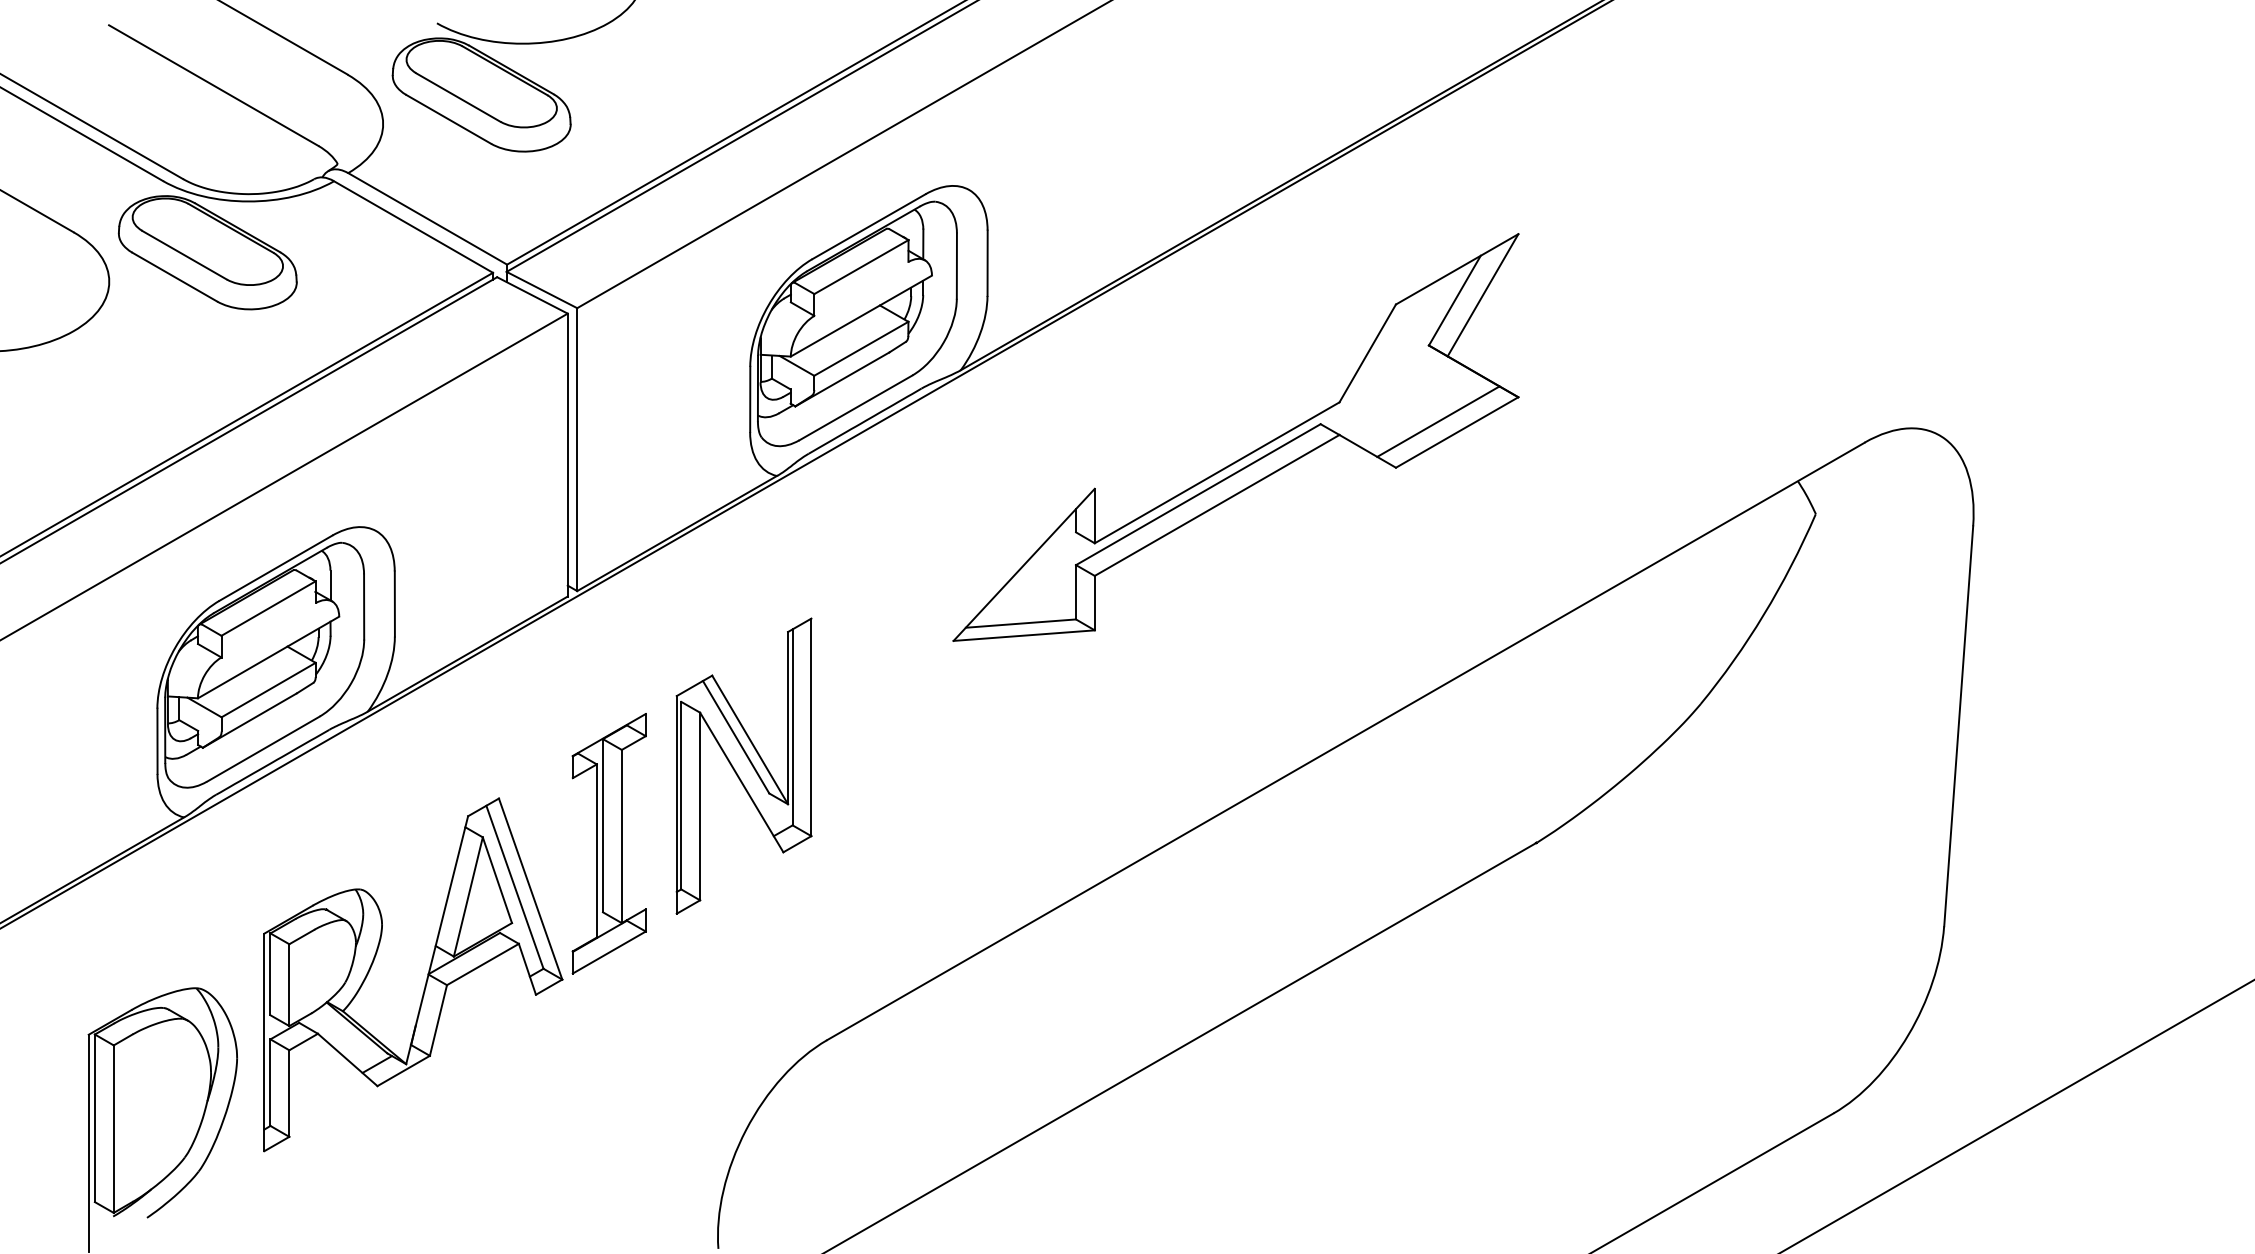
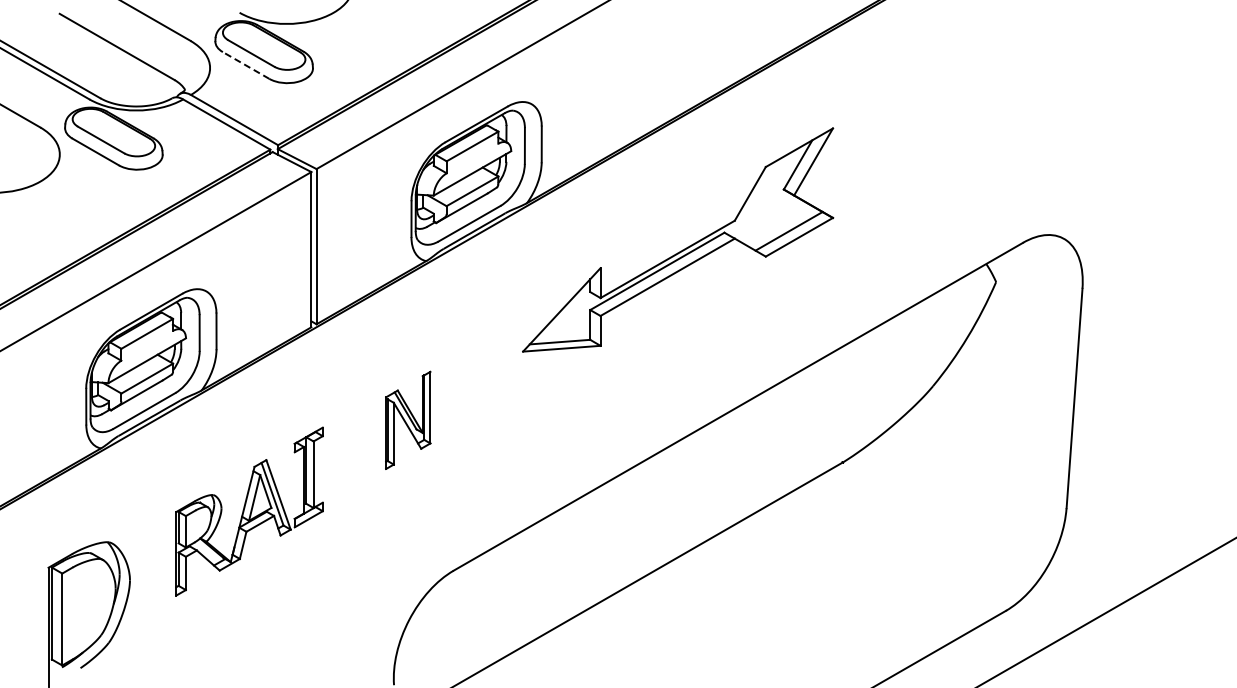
line: (449, 119) -> (246, 65), solid -> dashed
part: (744, 766) -> (408, 420), size x0.6
part: (454, 932) -> (249, 511), size x0.7

